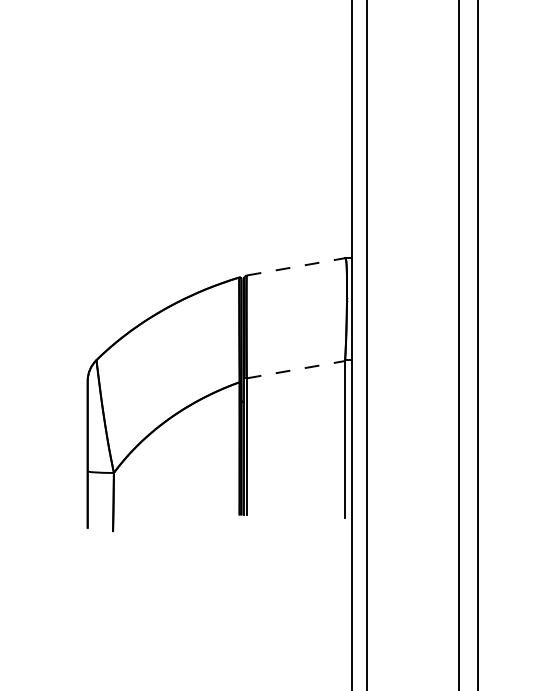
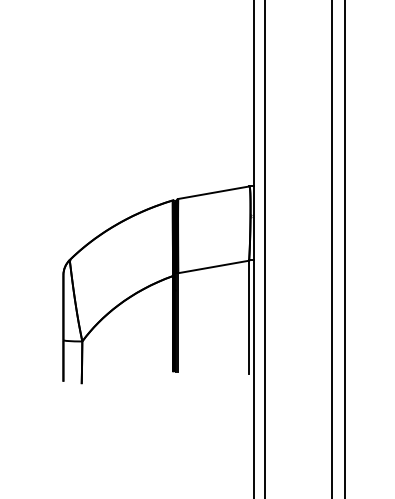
line: (297, 266) -> (214, 192), dashed -> solid
line: (297, 369) -> (214, 266), dashed -> solid

